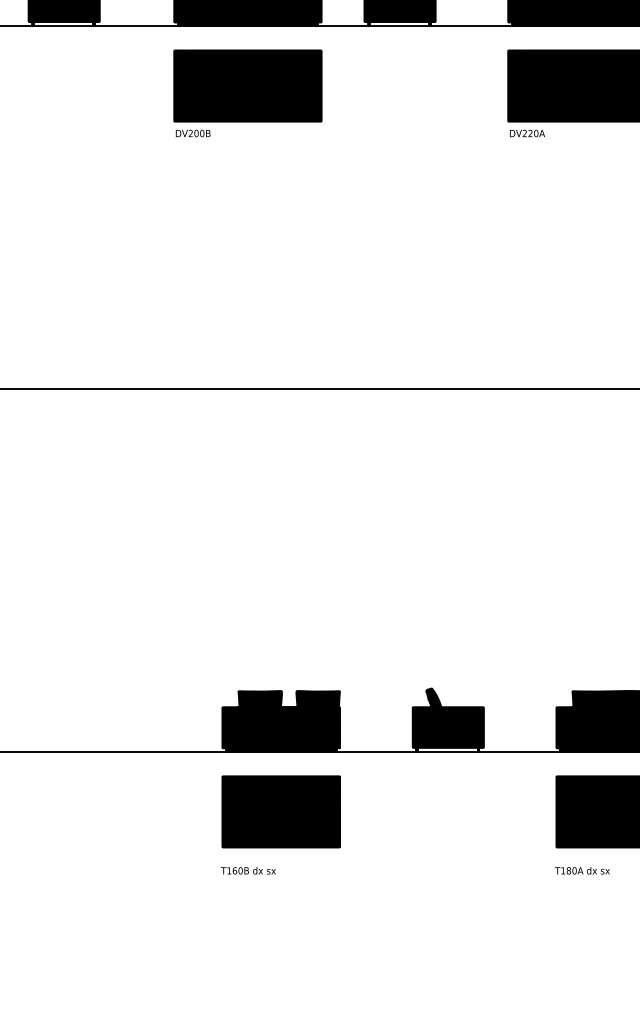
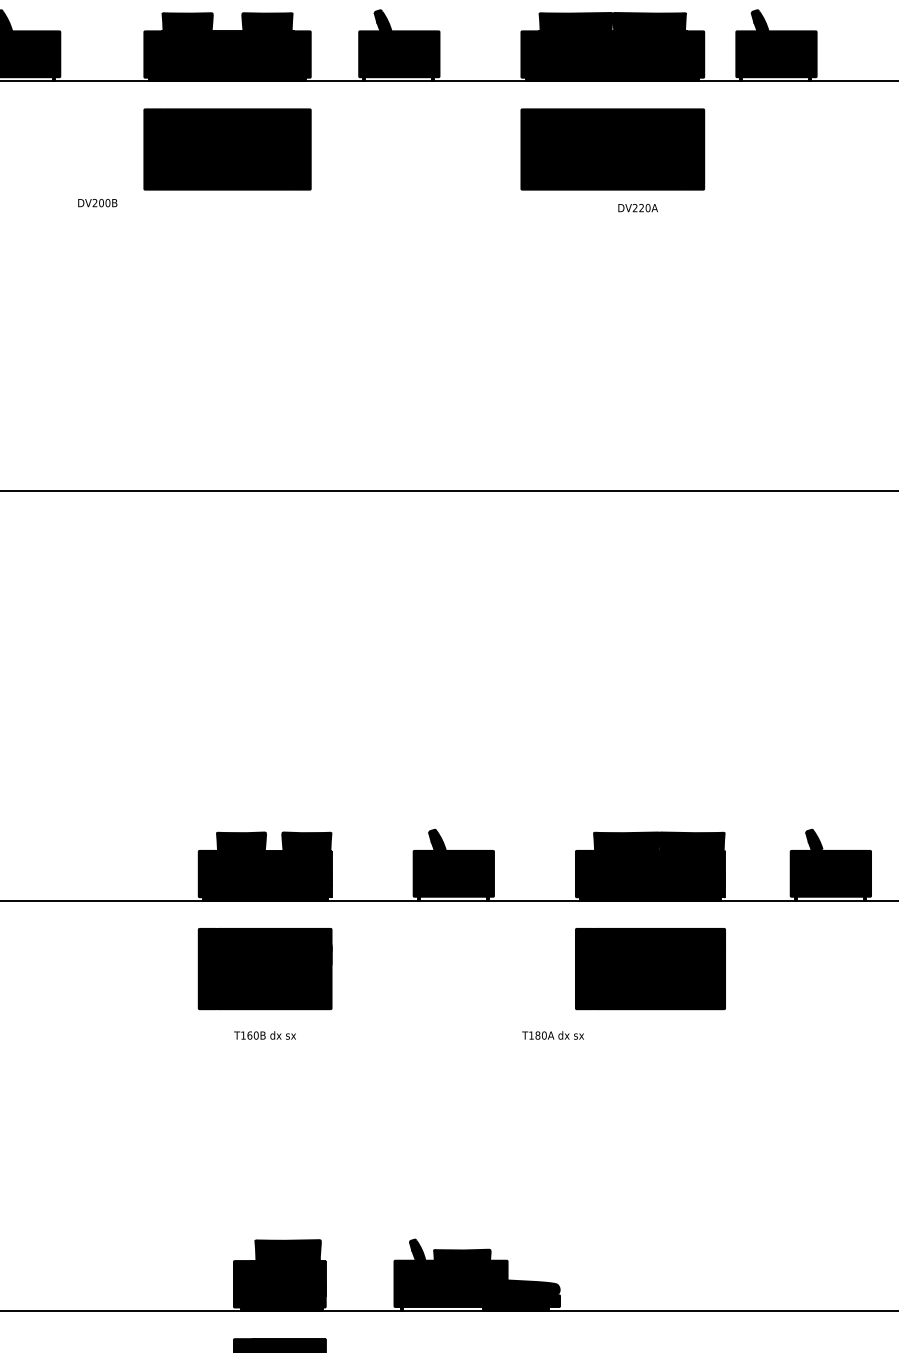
text: (192, 133) -> (97, 203), moved
text: (526, 133) -> (637, 208), moved
text: (247, 870) -> (264, 1035), moved
text: (581, 870) -> (552, 1035), moved

